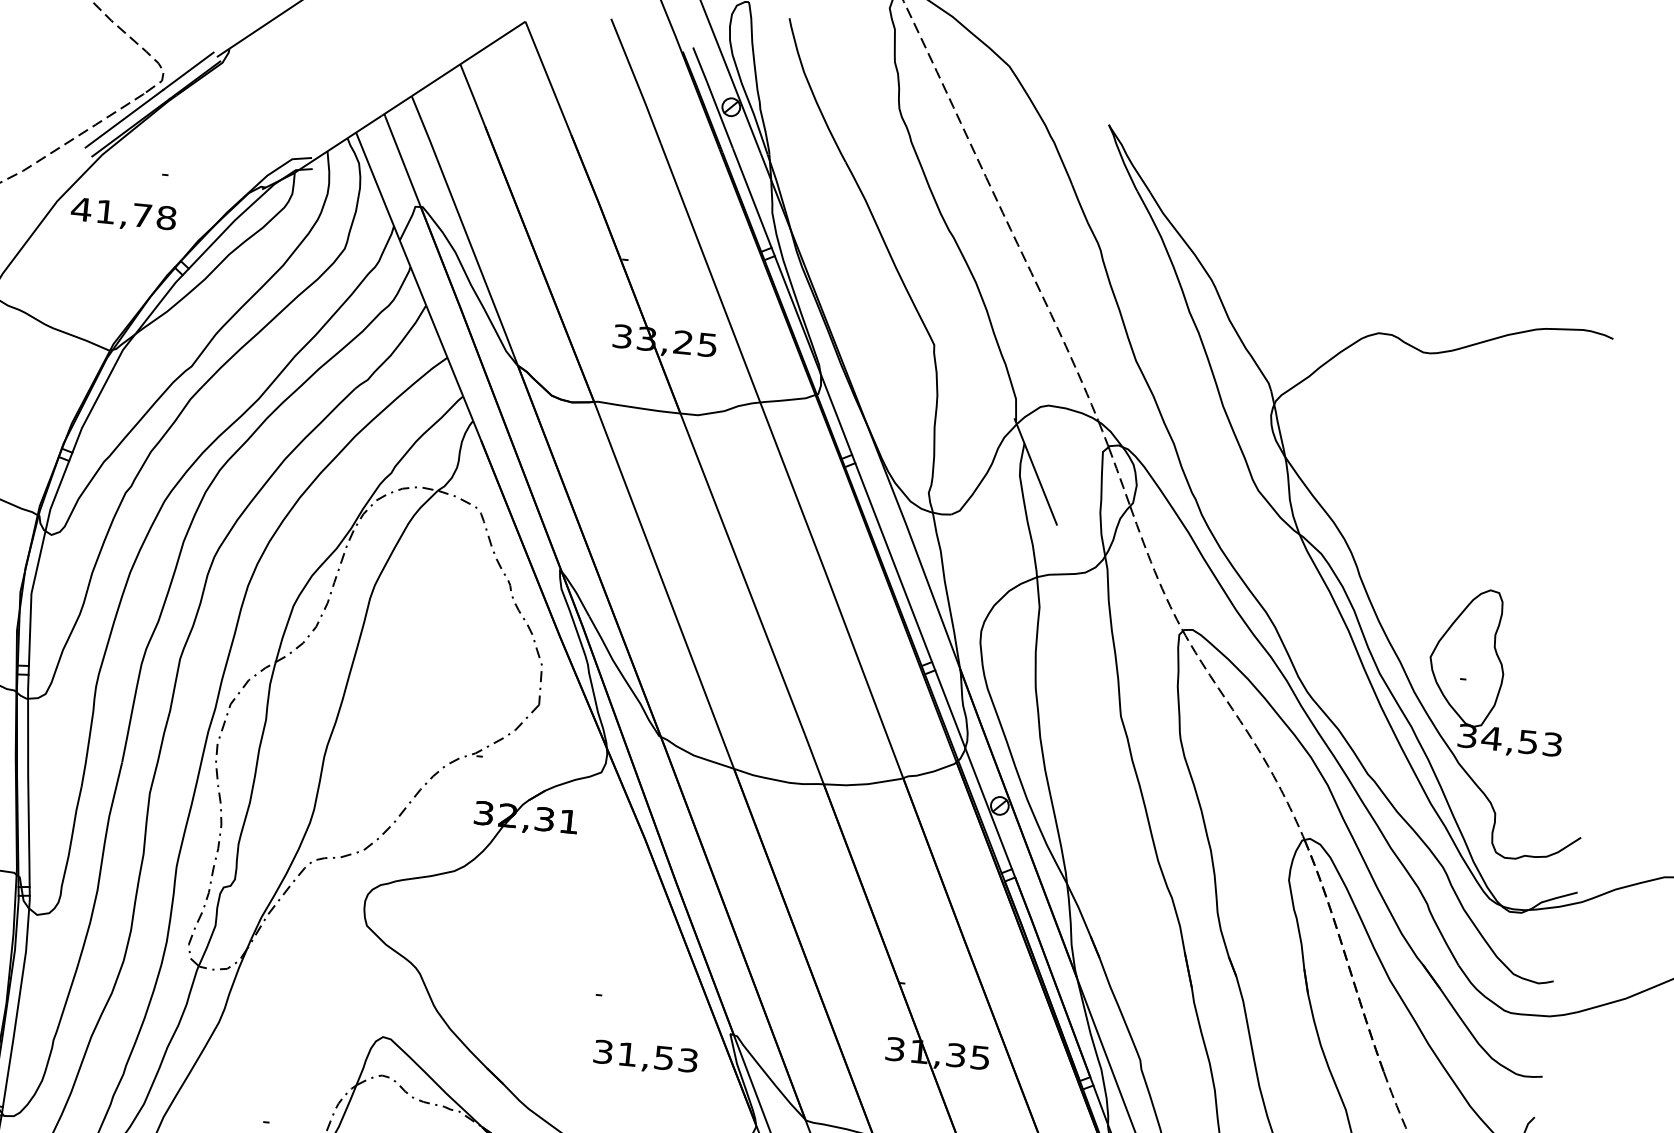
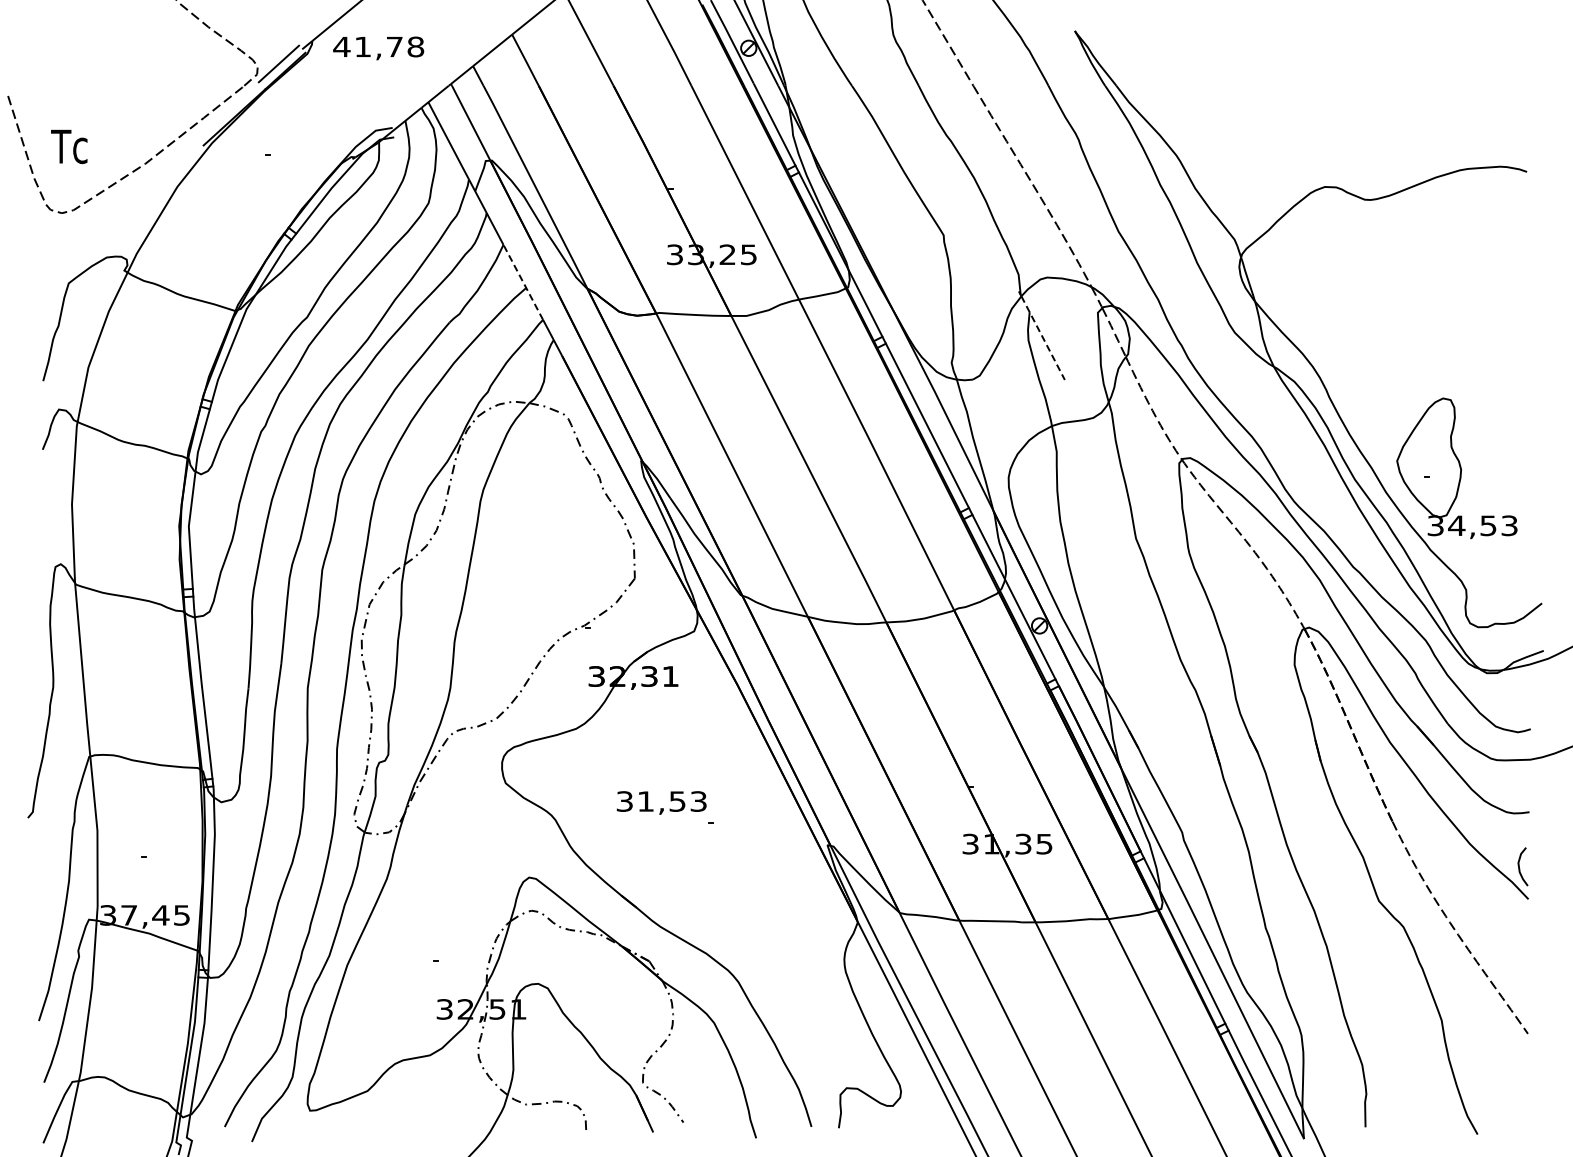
line: (123, 118) -> (227, 110), removed
text: (123, 215) -> (378, 48), moved
line: (445, 349) -> (523, 281), solid -> dashed
line: (1037, 475) -> (1043, 338), solid -> dashed
text: (645, 1057) -> (661, 802), moved

